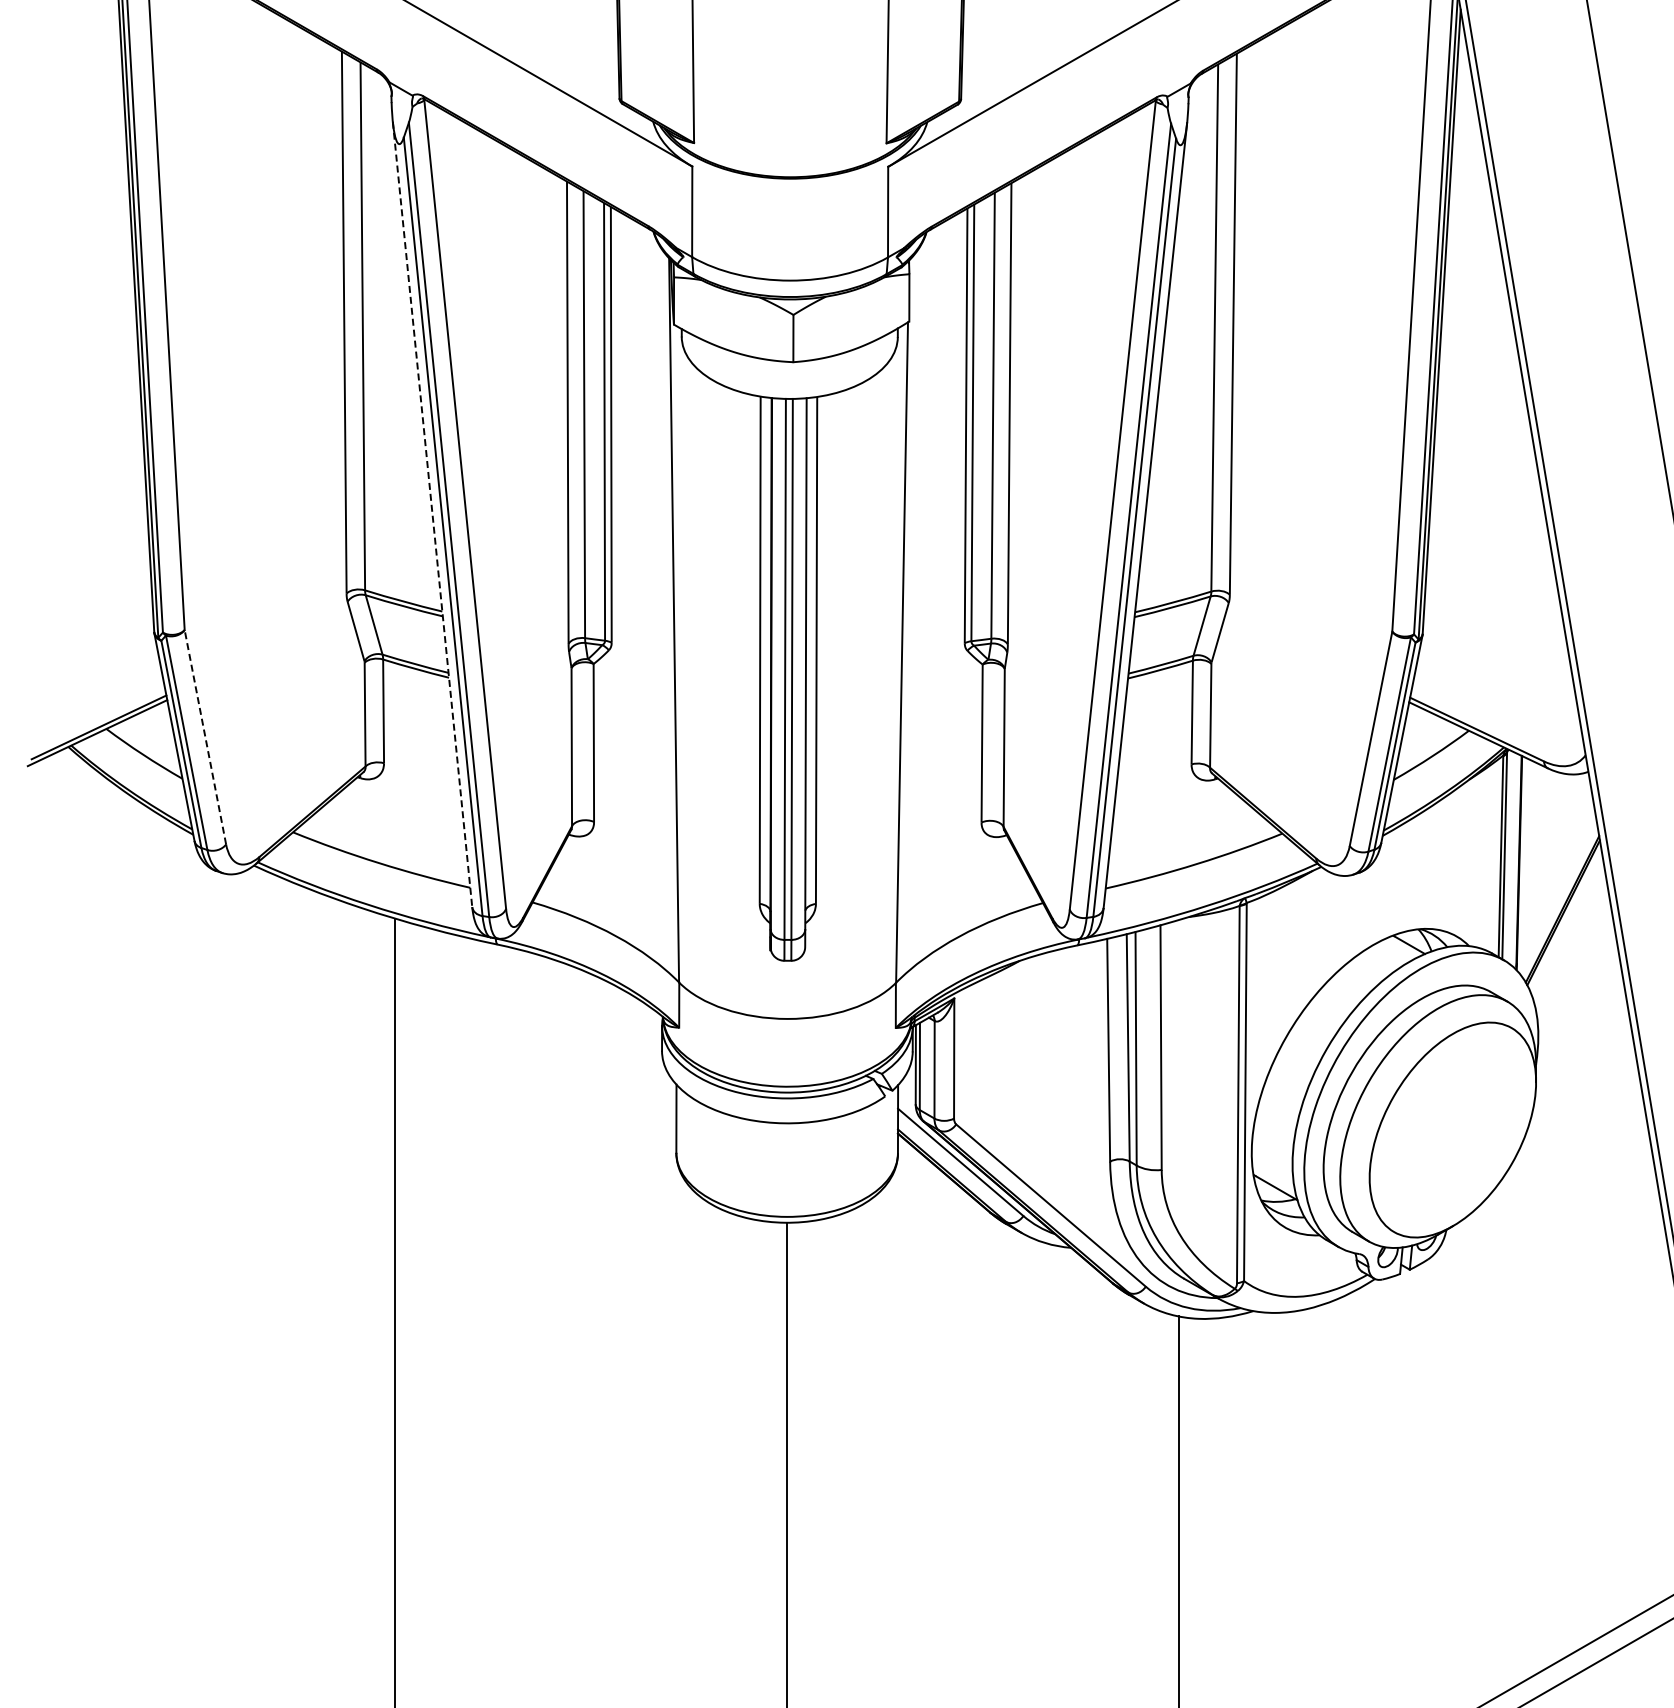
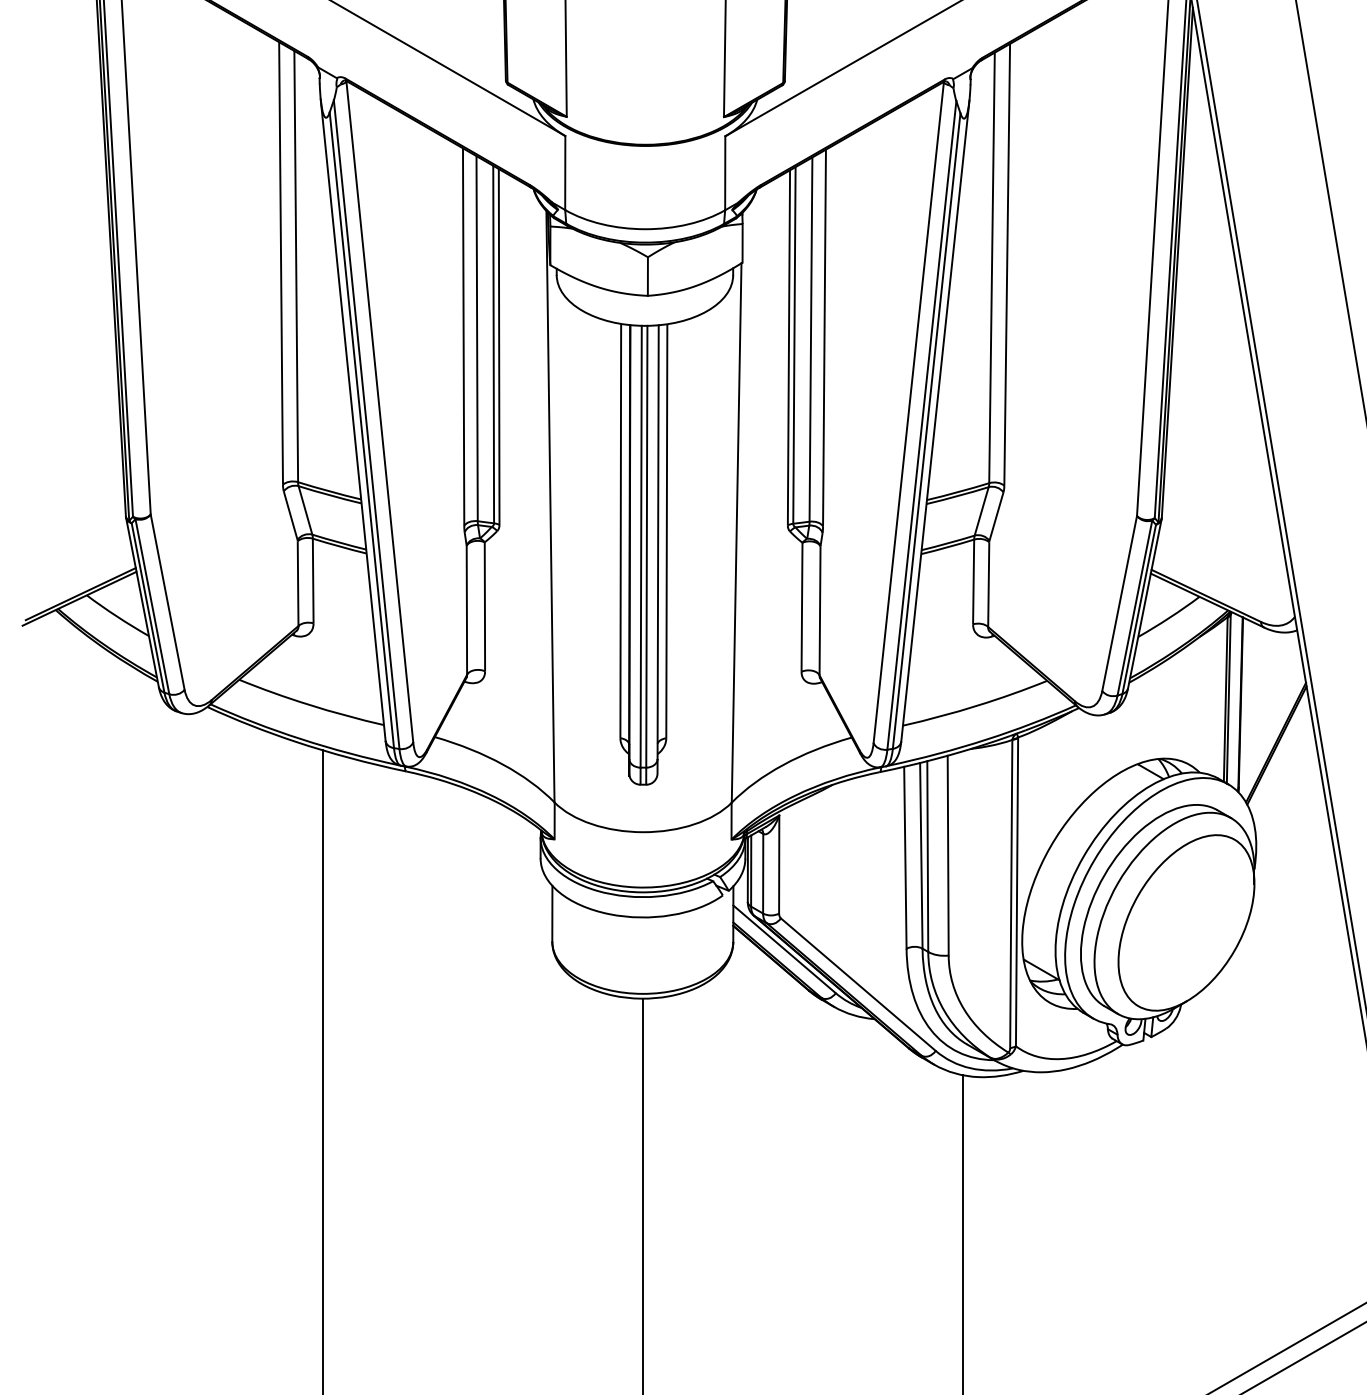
line: (432, 514) -> (353, 420), dashed -> solid
line: (205, 736) -> (167, 601), dashed -> solid

